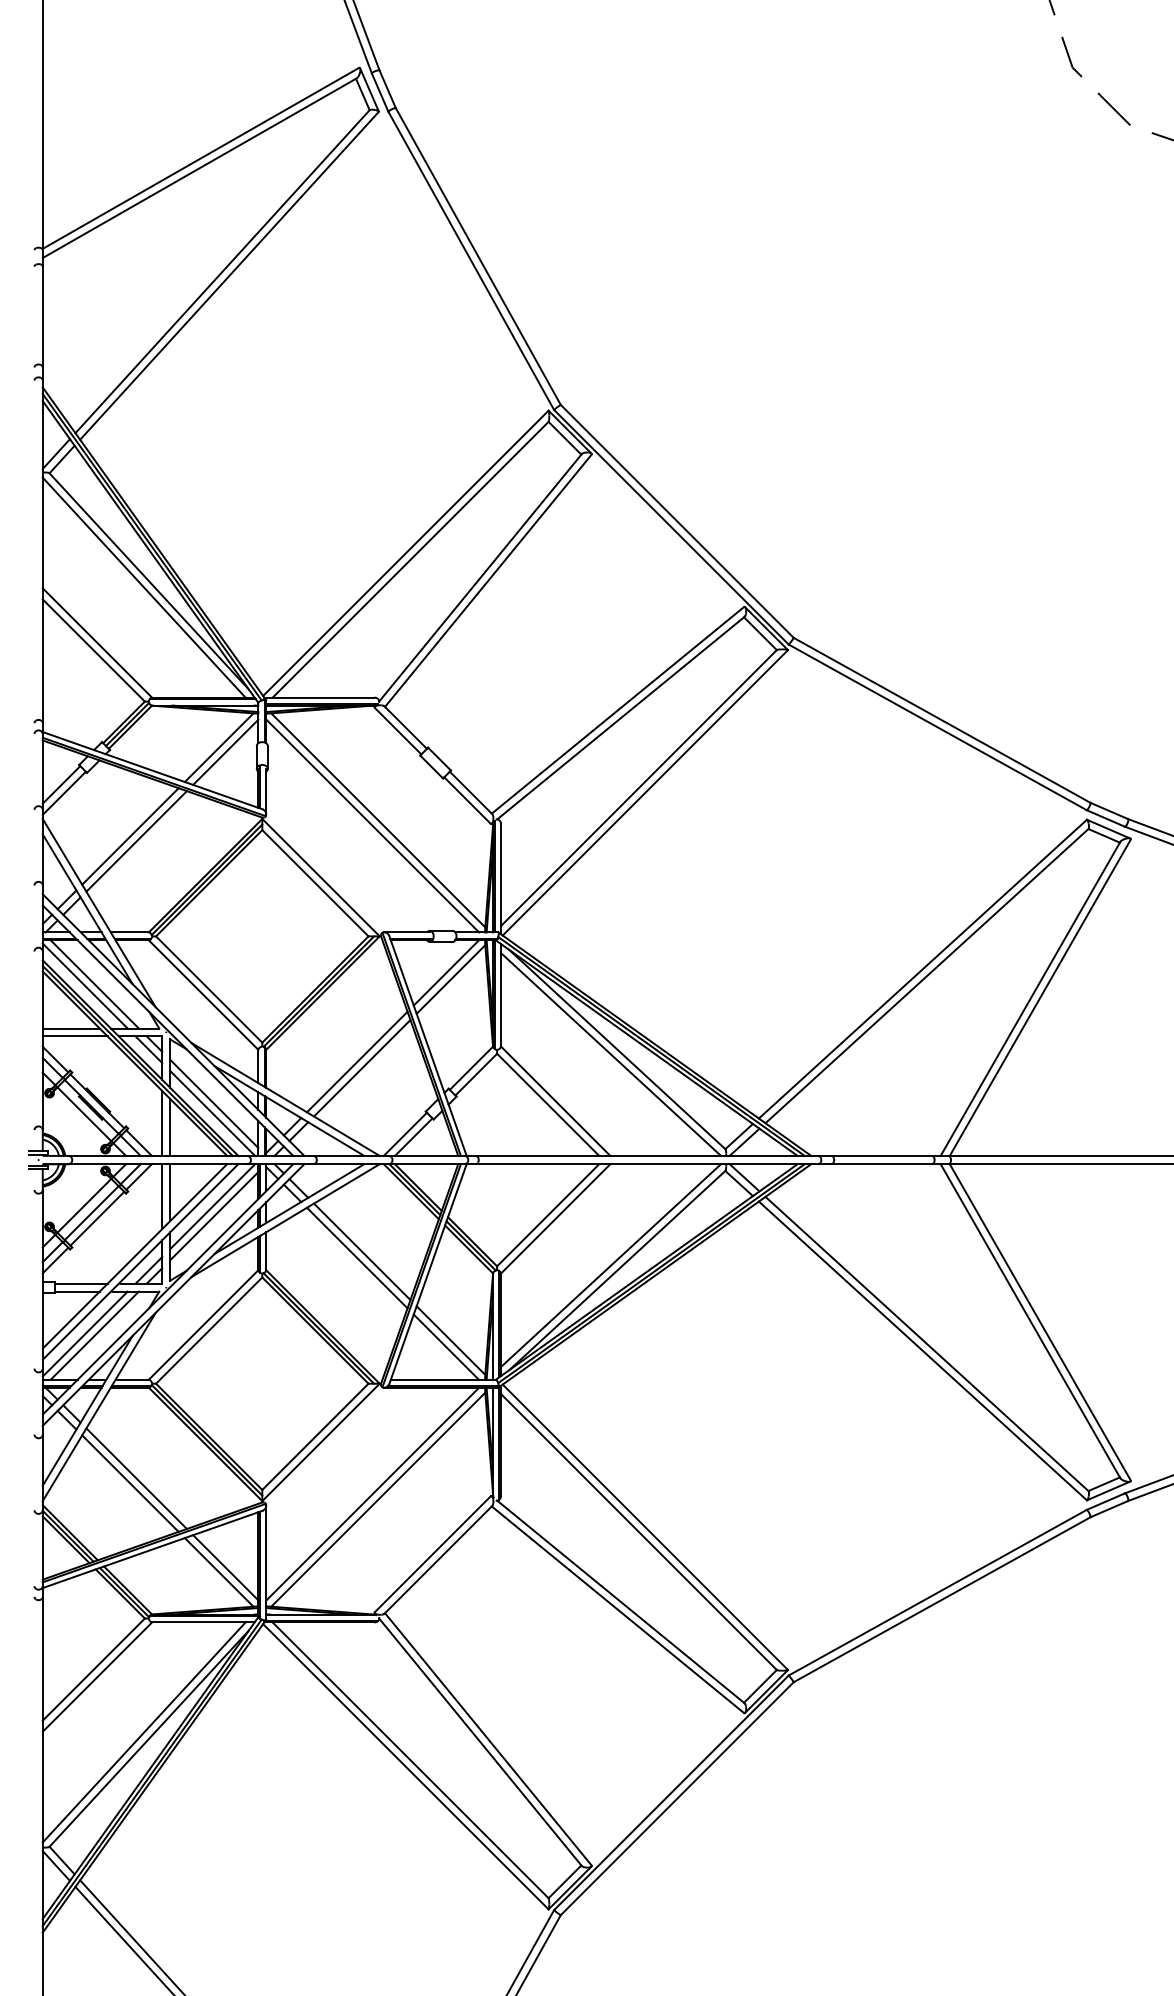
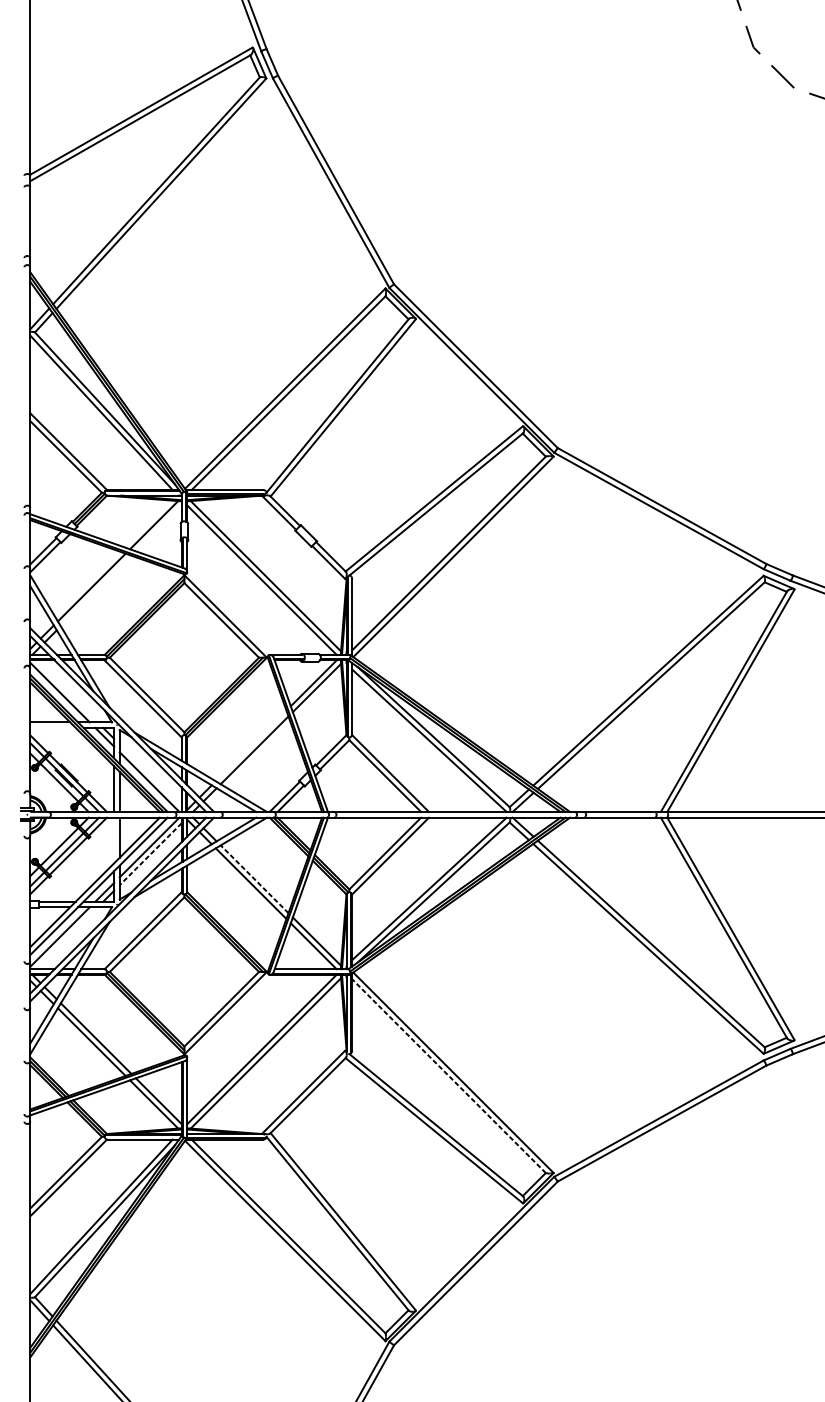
line: (225, 751) -> (158, 527), removed
line: (136, 841) -> (96, 591), removed
line: (94, 984) -> (66, 691), removed
line: (74, 1036) -> (52, 728), removed
line: (356, 1061) -> (250, 745), removed
line: (214, 1103) -> (150, 775), removed
line: (162, 1196) -> (114, 840), removed
line: (213, 1216) -> (150, 854), solid -> dashed
line: (361, 1251) -> (254, 879), solid -> dashed
line: (94, 1335) -> (66, 938), removed
line: (638, 1531) -> (448, 1075), solid -> dashed

